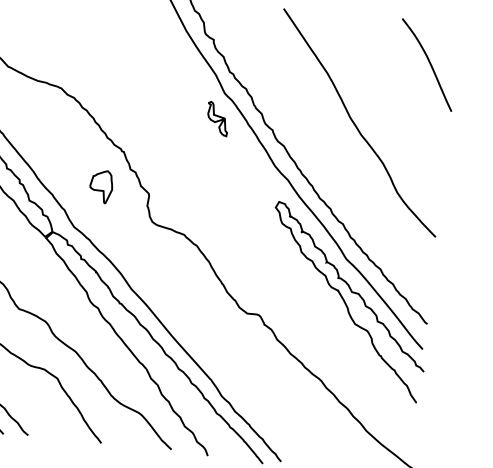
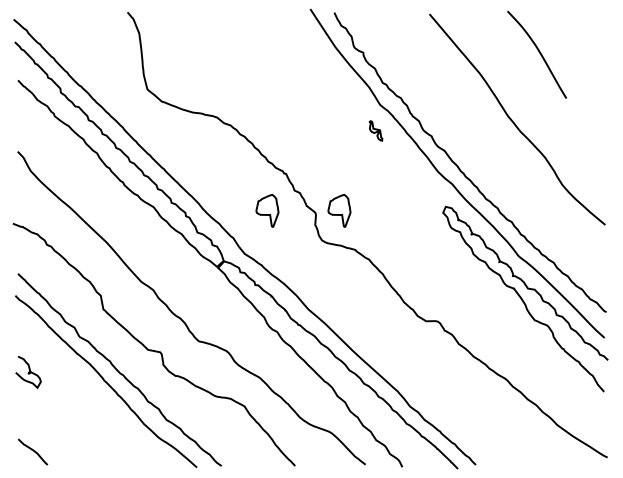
curve: (428, 62) -> (538, 52), moved
part: (217, 118) -> (375, 130), size x0.6
part: (173, 194) -> (339, 210), added

